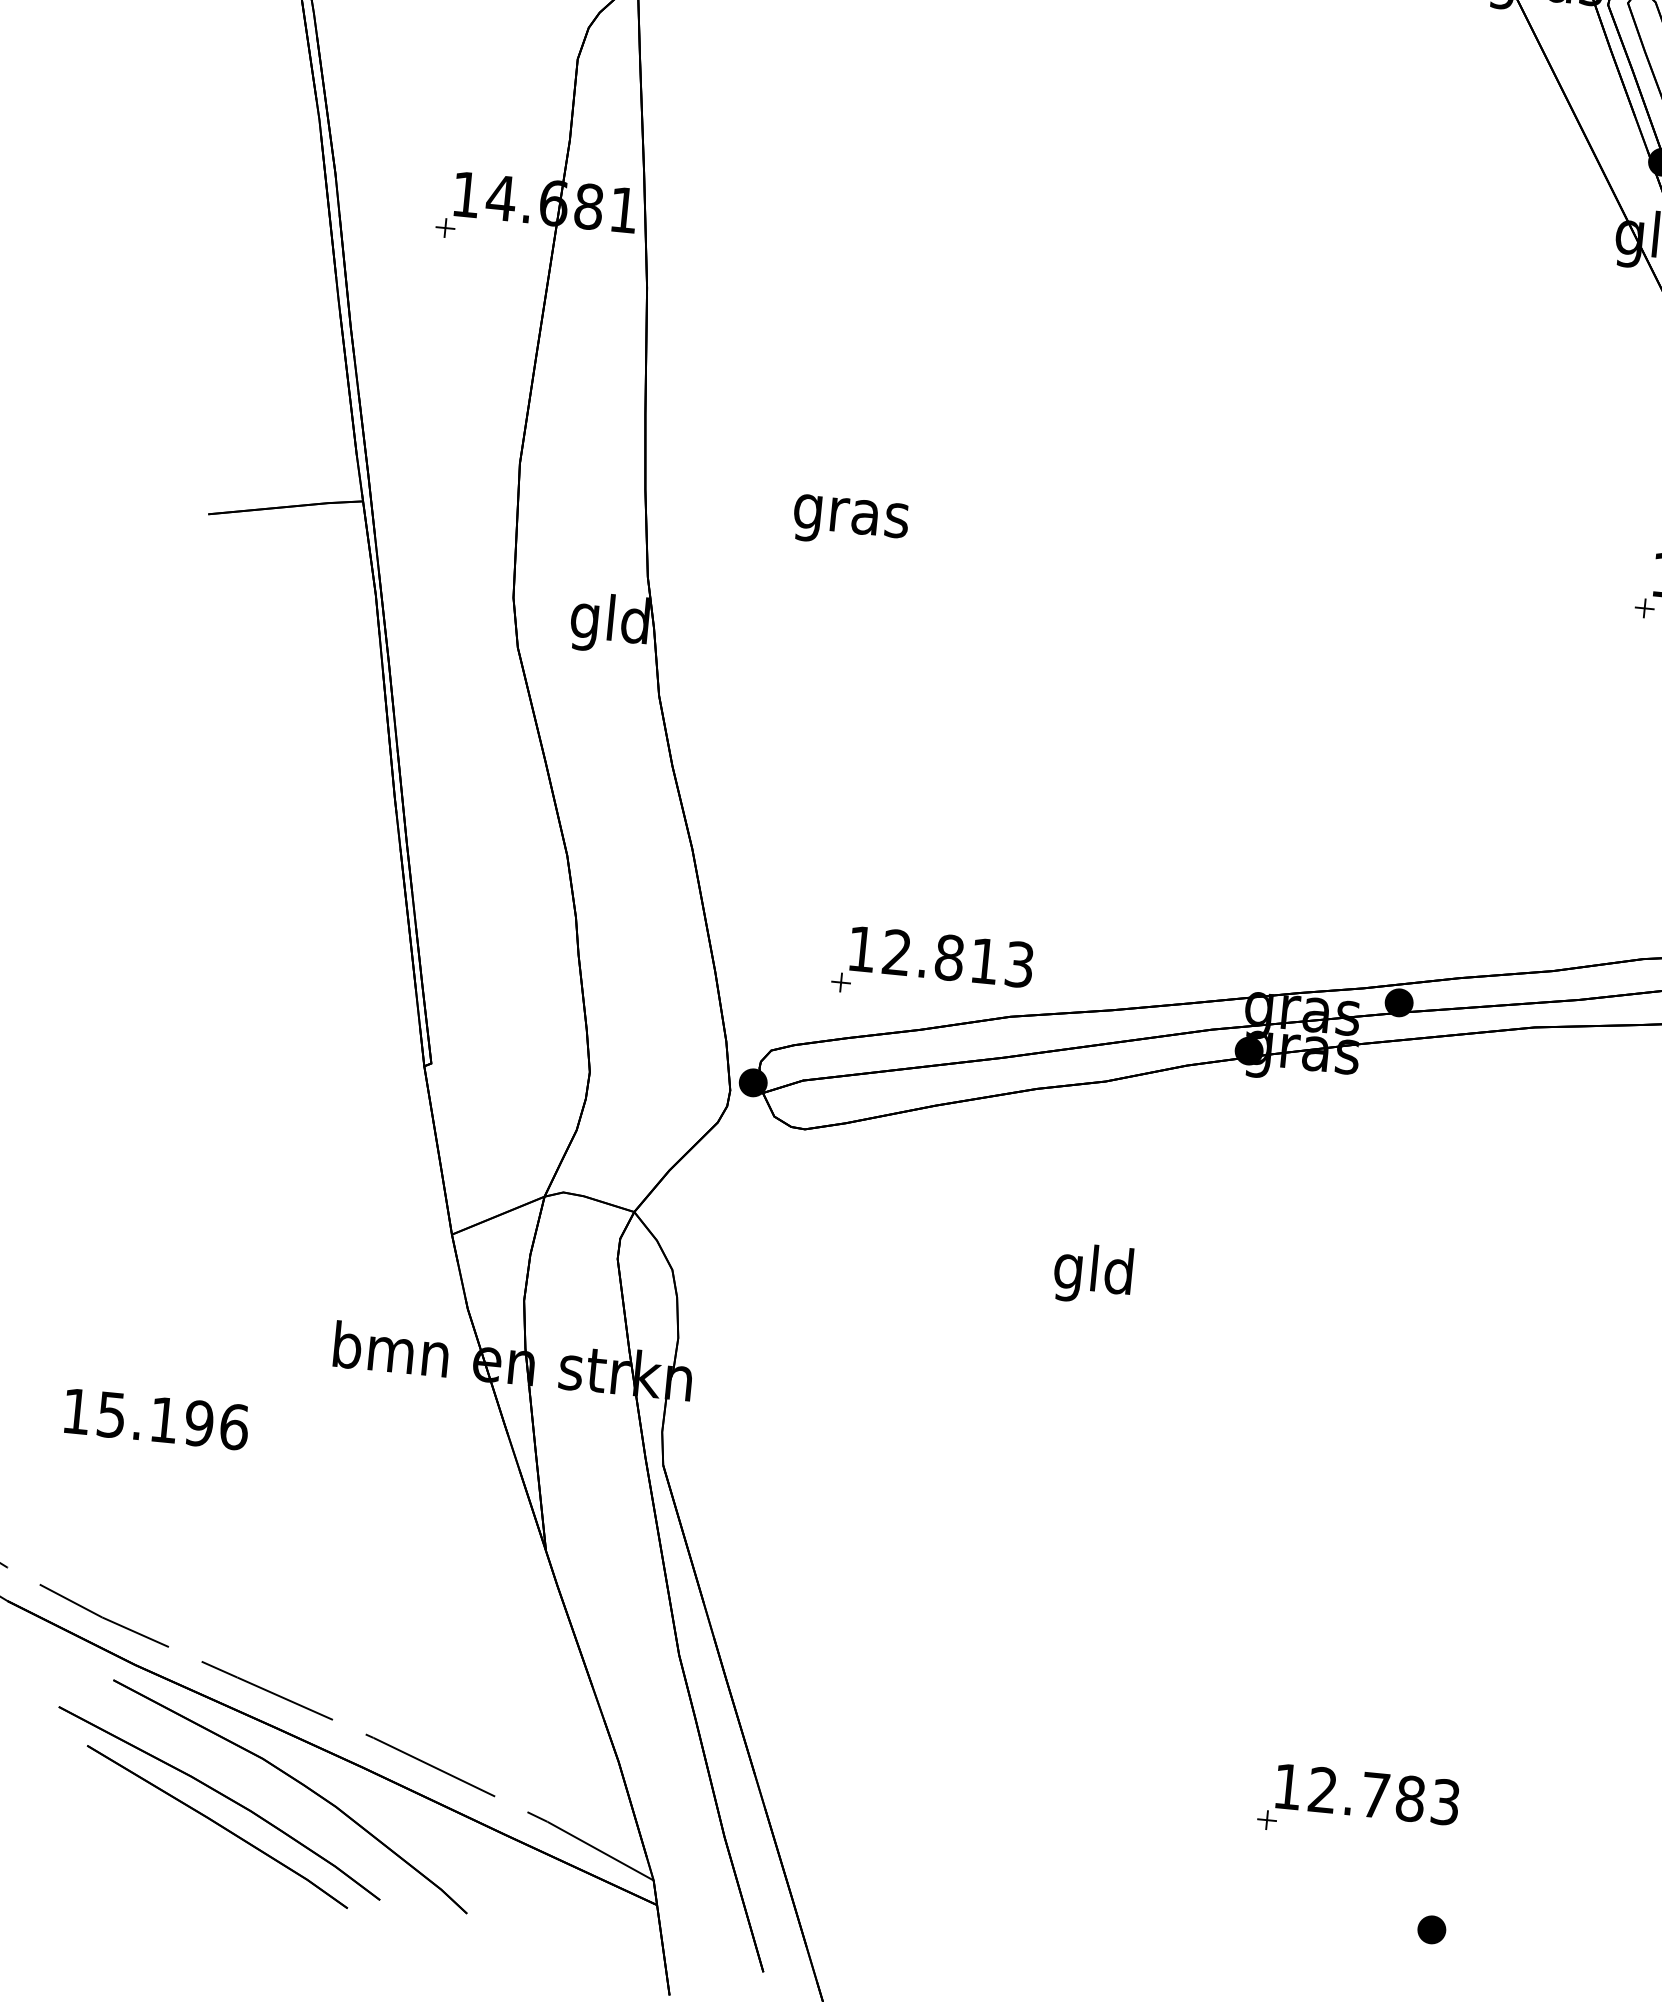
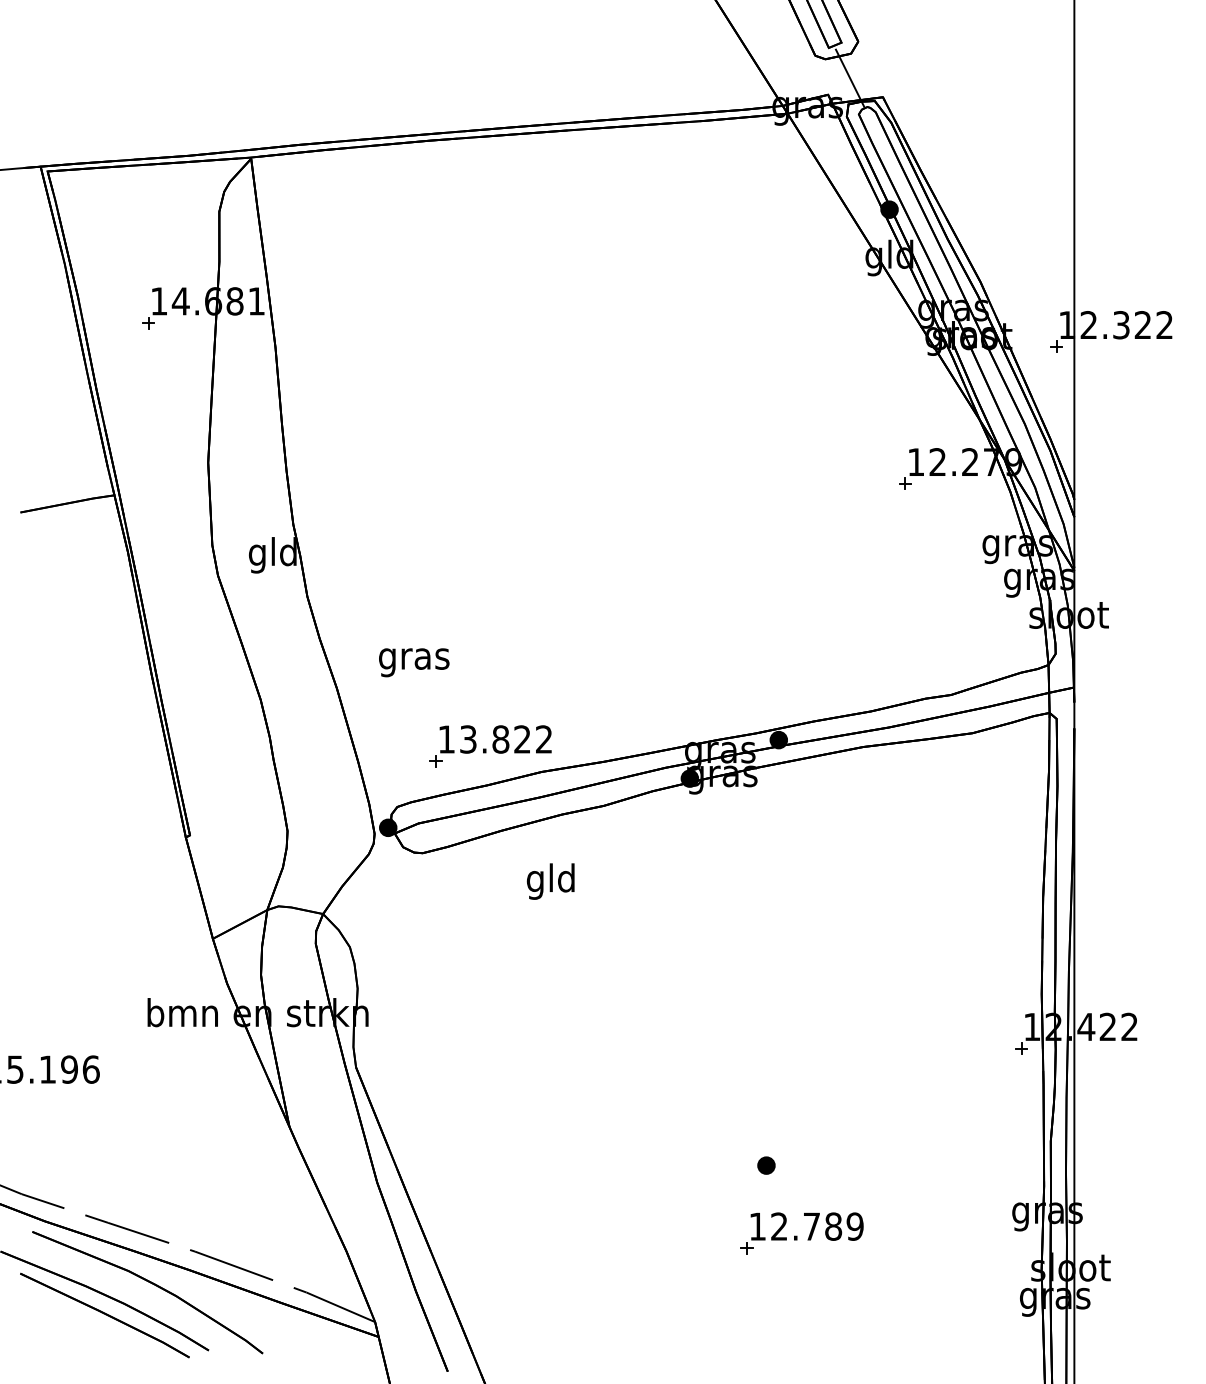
text: (851, 521) -> (414, 662), moved
text: (958, 958) -> (506, 739), 12.813 -> 13.822
text: (1092, 1274) -> (550, 881), moved
text: (1444, 1801) -> (854, 1226), 12.783 -> 12.789
part: (1431, 1929) -> (766, 1165), moved

